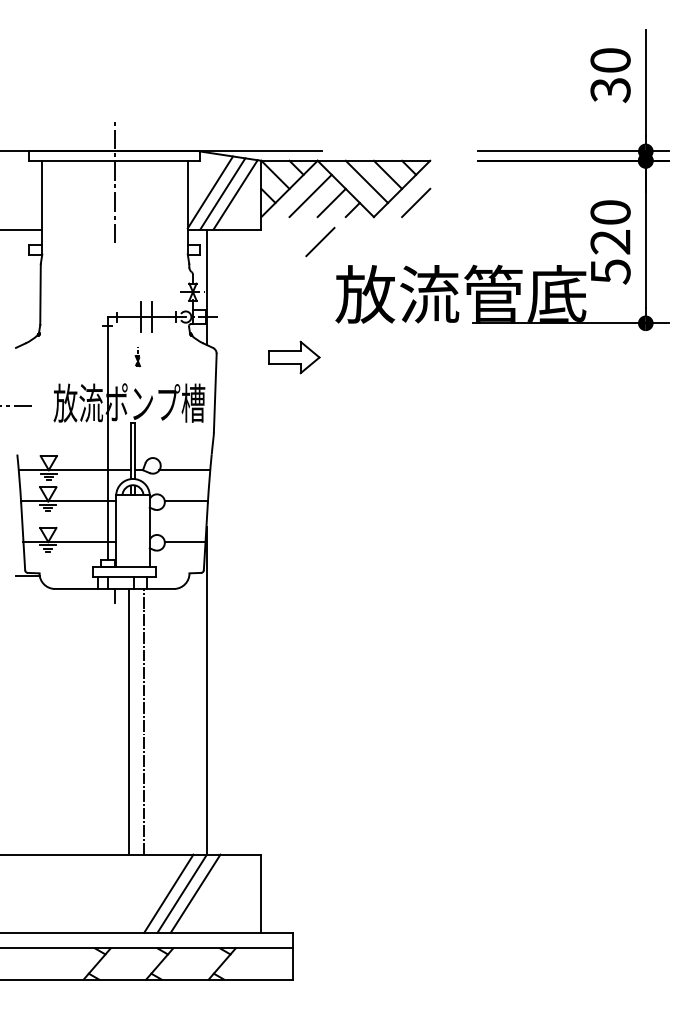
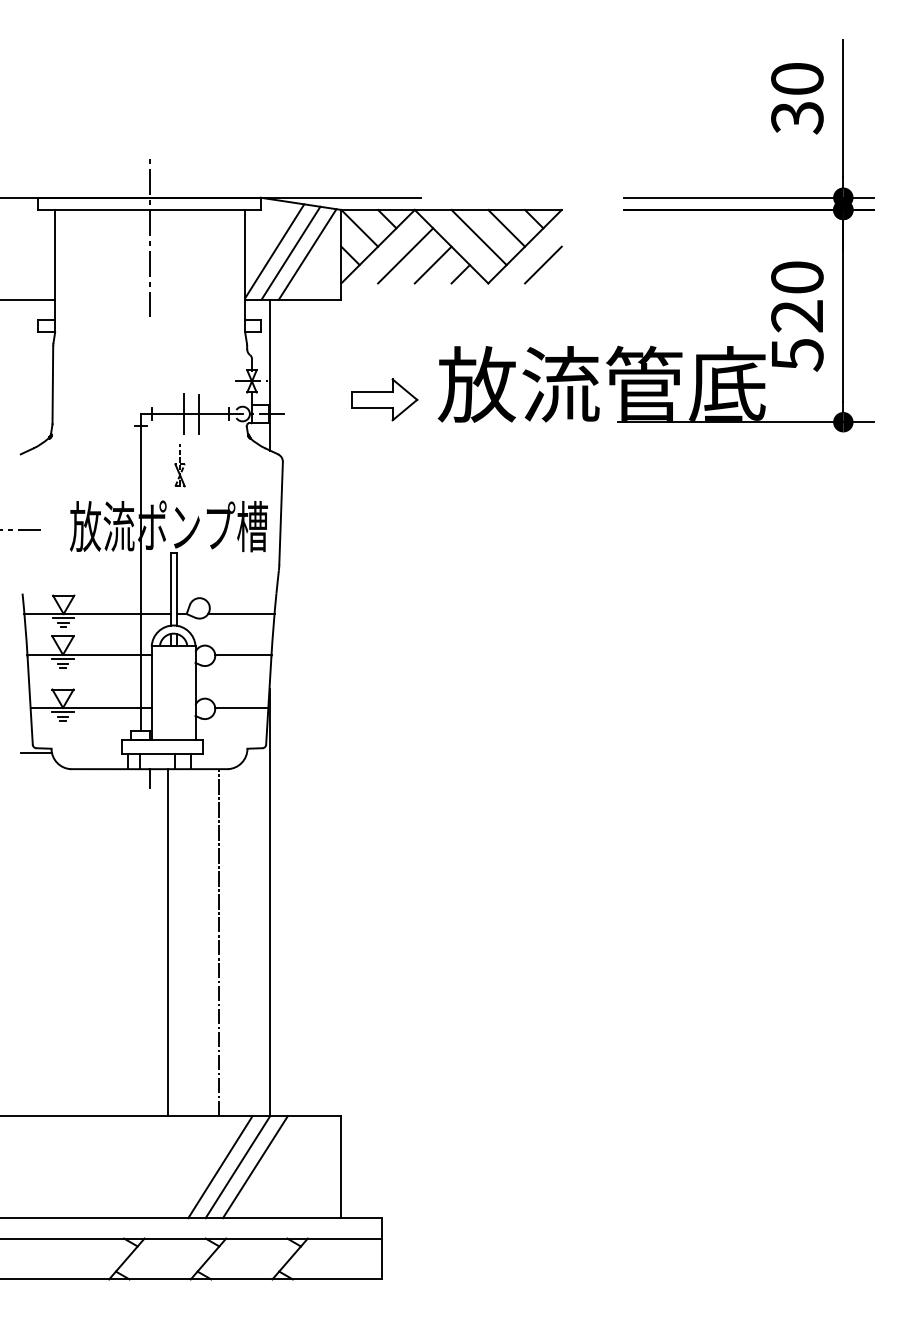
line: (320, 241) -> (418, 315), removed
part: (137, 356) -> (179, 465), size x1.67
part: (294, 357) -> (384, 399), moved
line: (143, 721) -> (218, 942), moved

